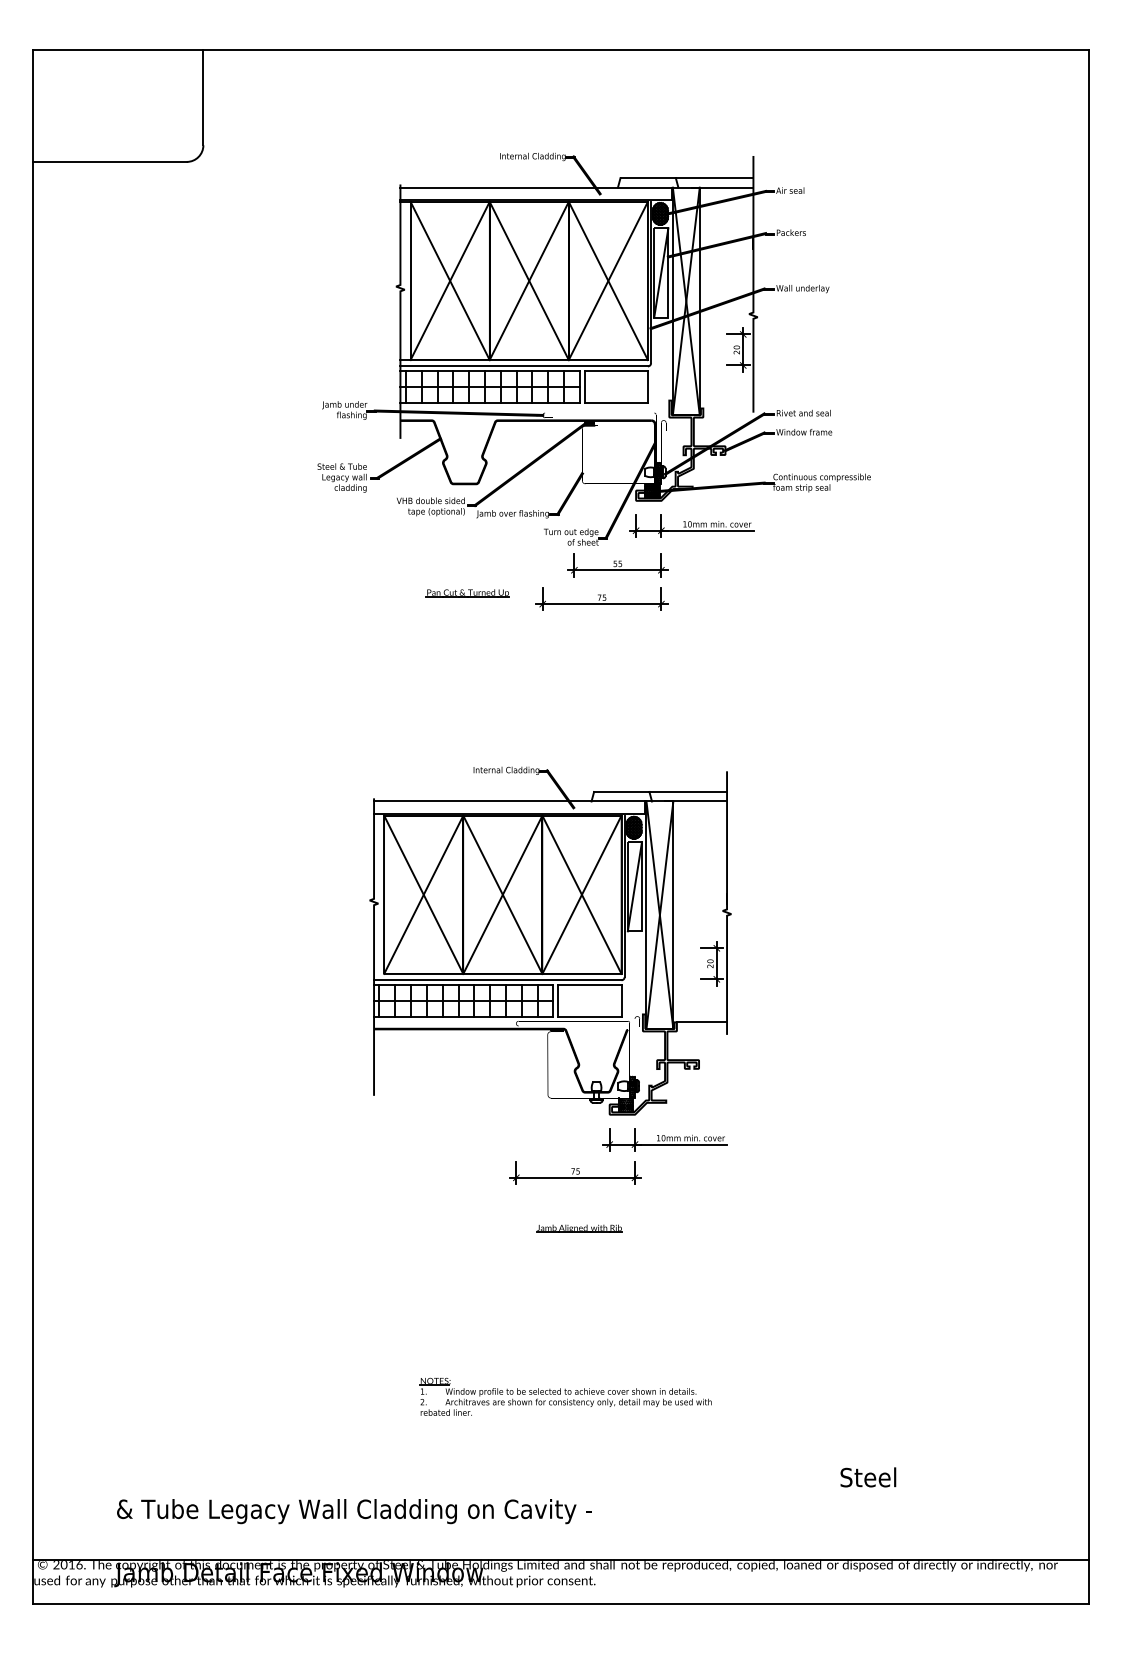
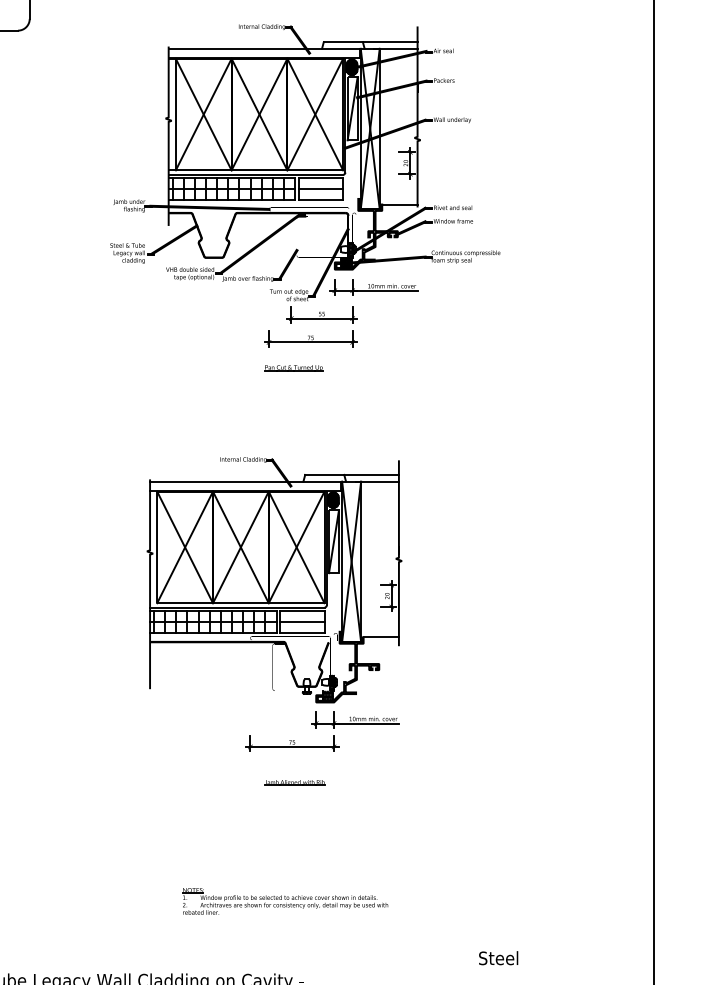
line: (615, 386) -> (320, 189), added
line: (728, 408) -> (399, 204), added
part: (467, 593) -> (293, 368), moved
line: (589, 1000) -> (301, 621), added

